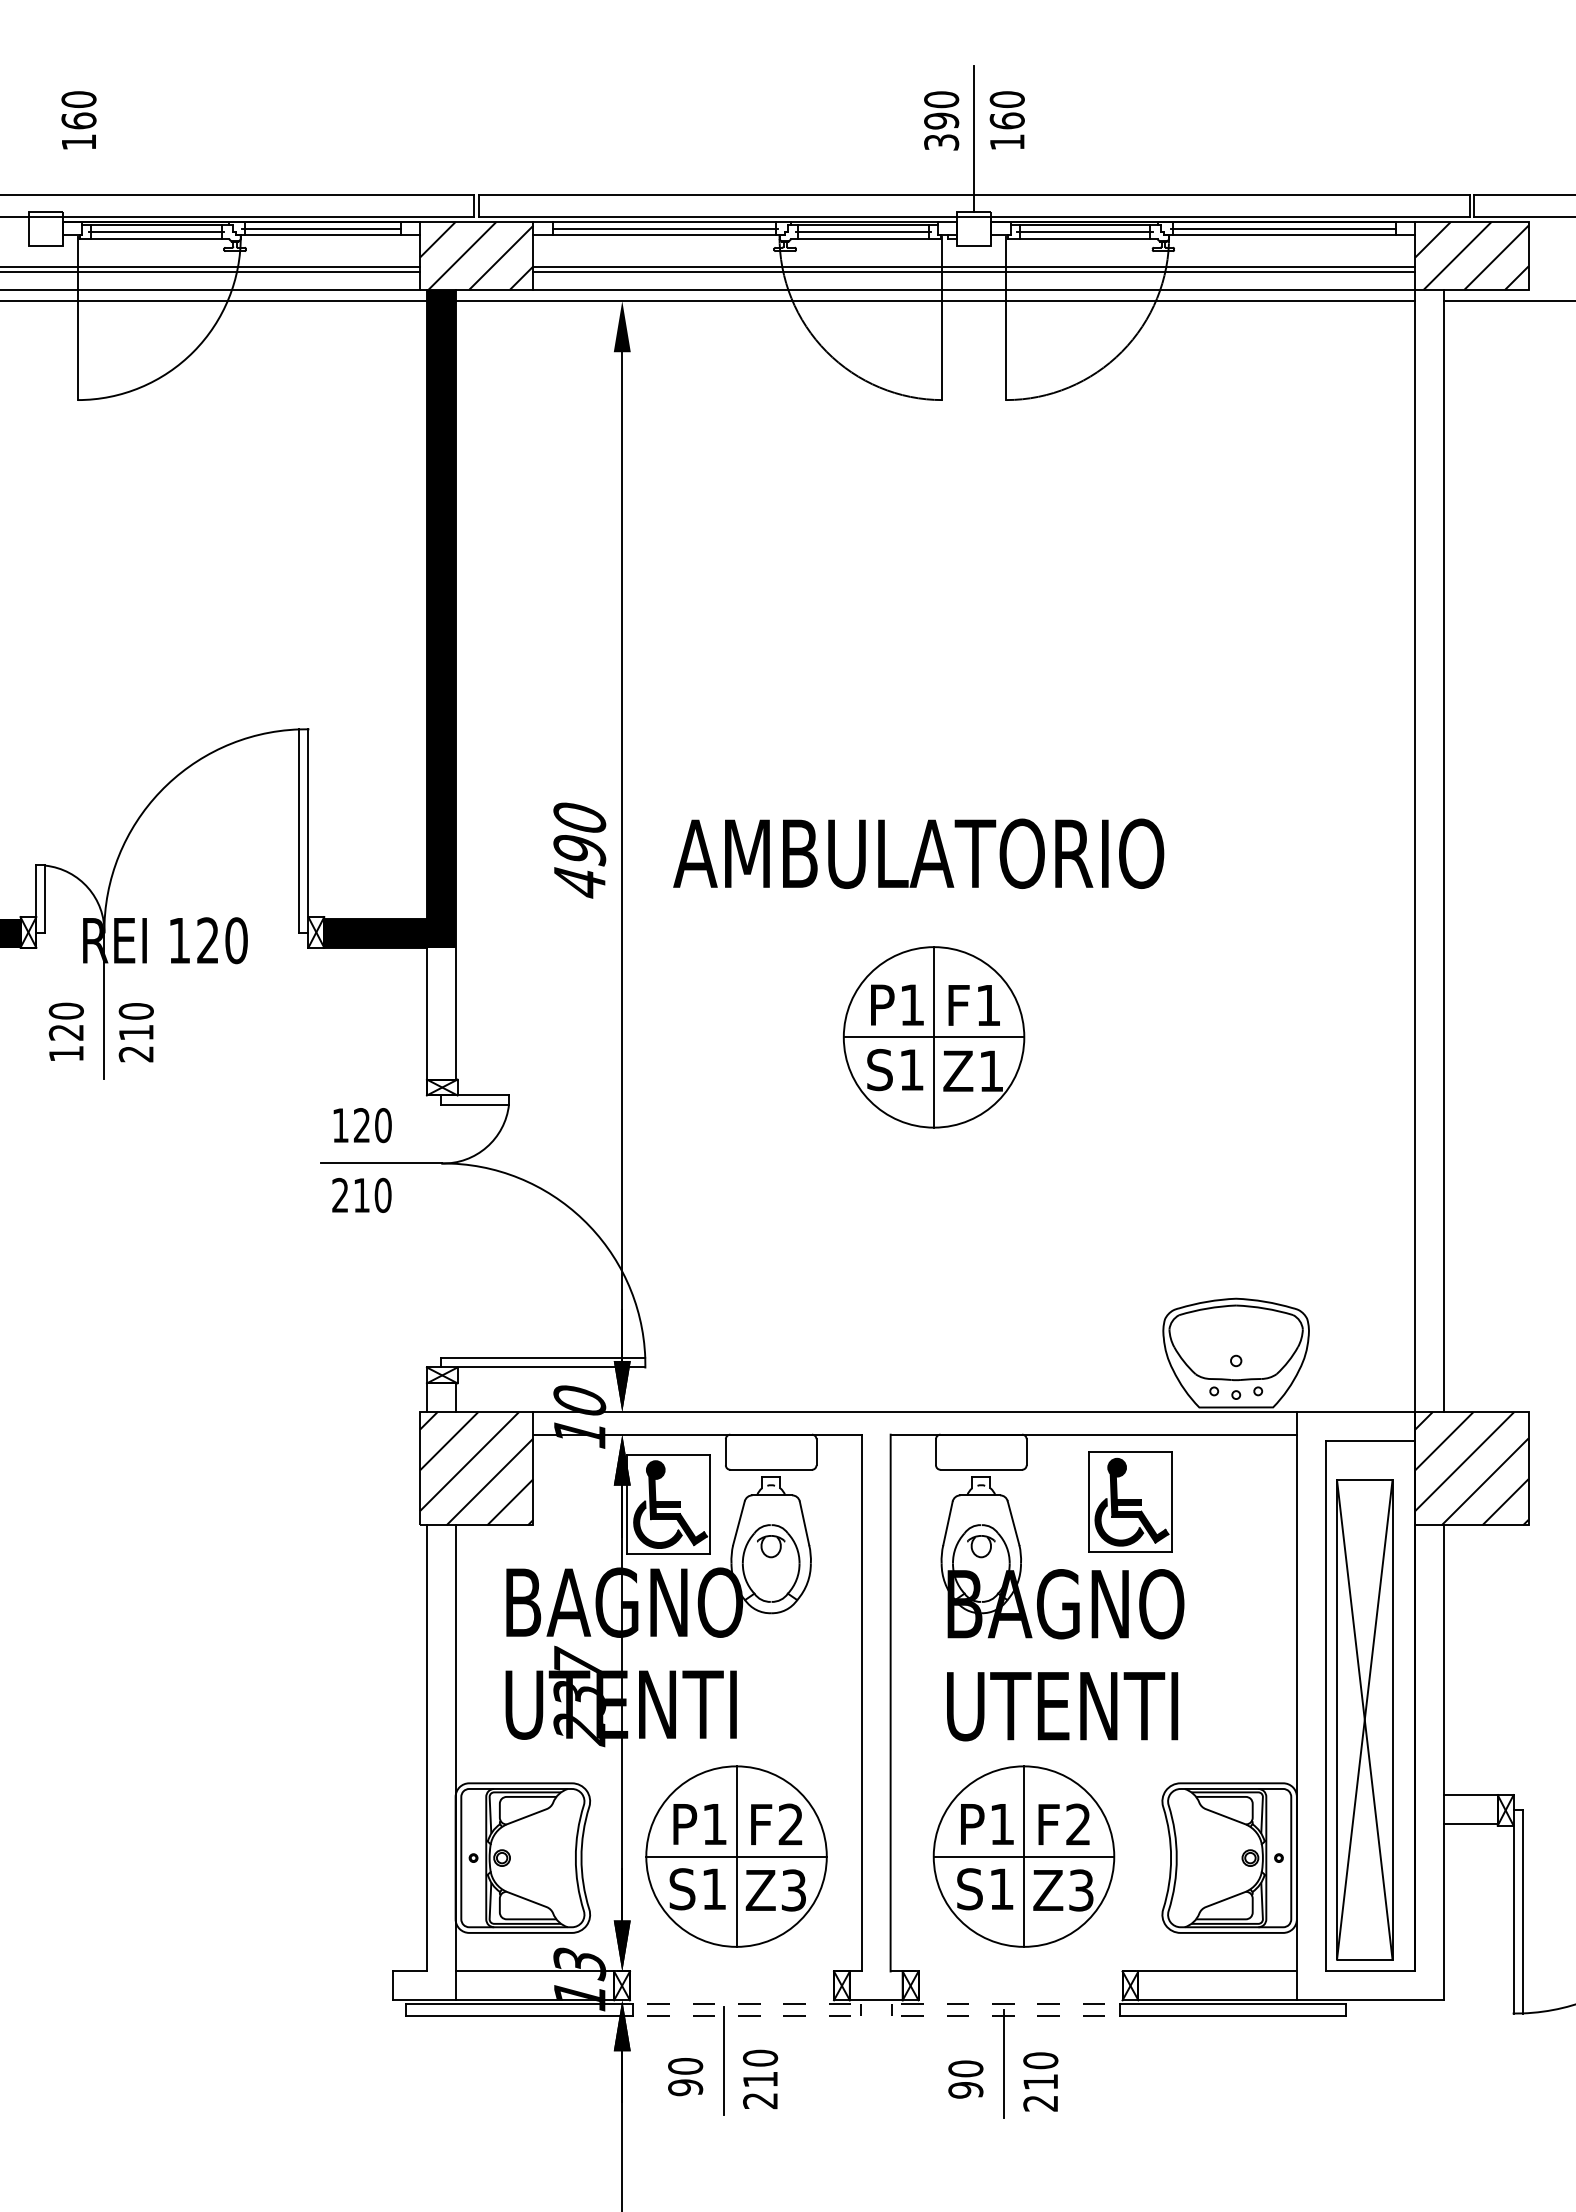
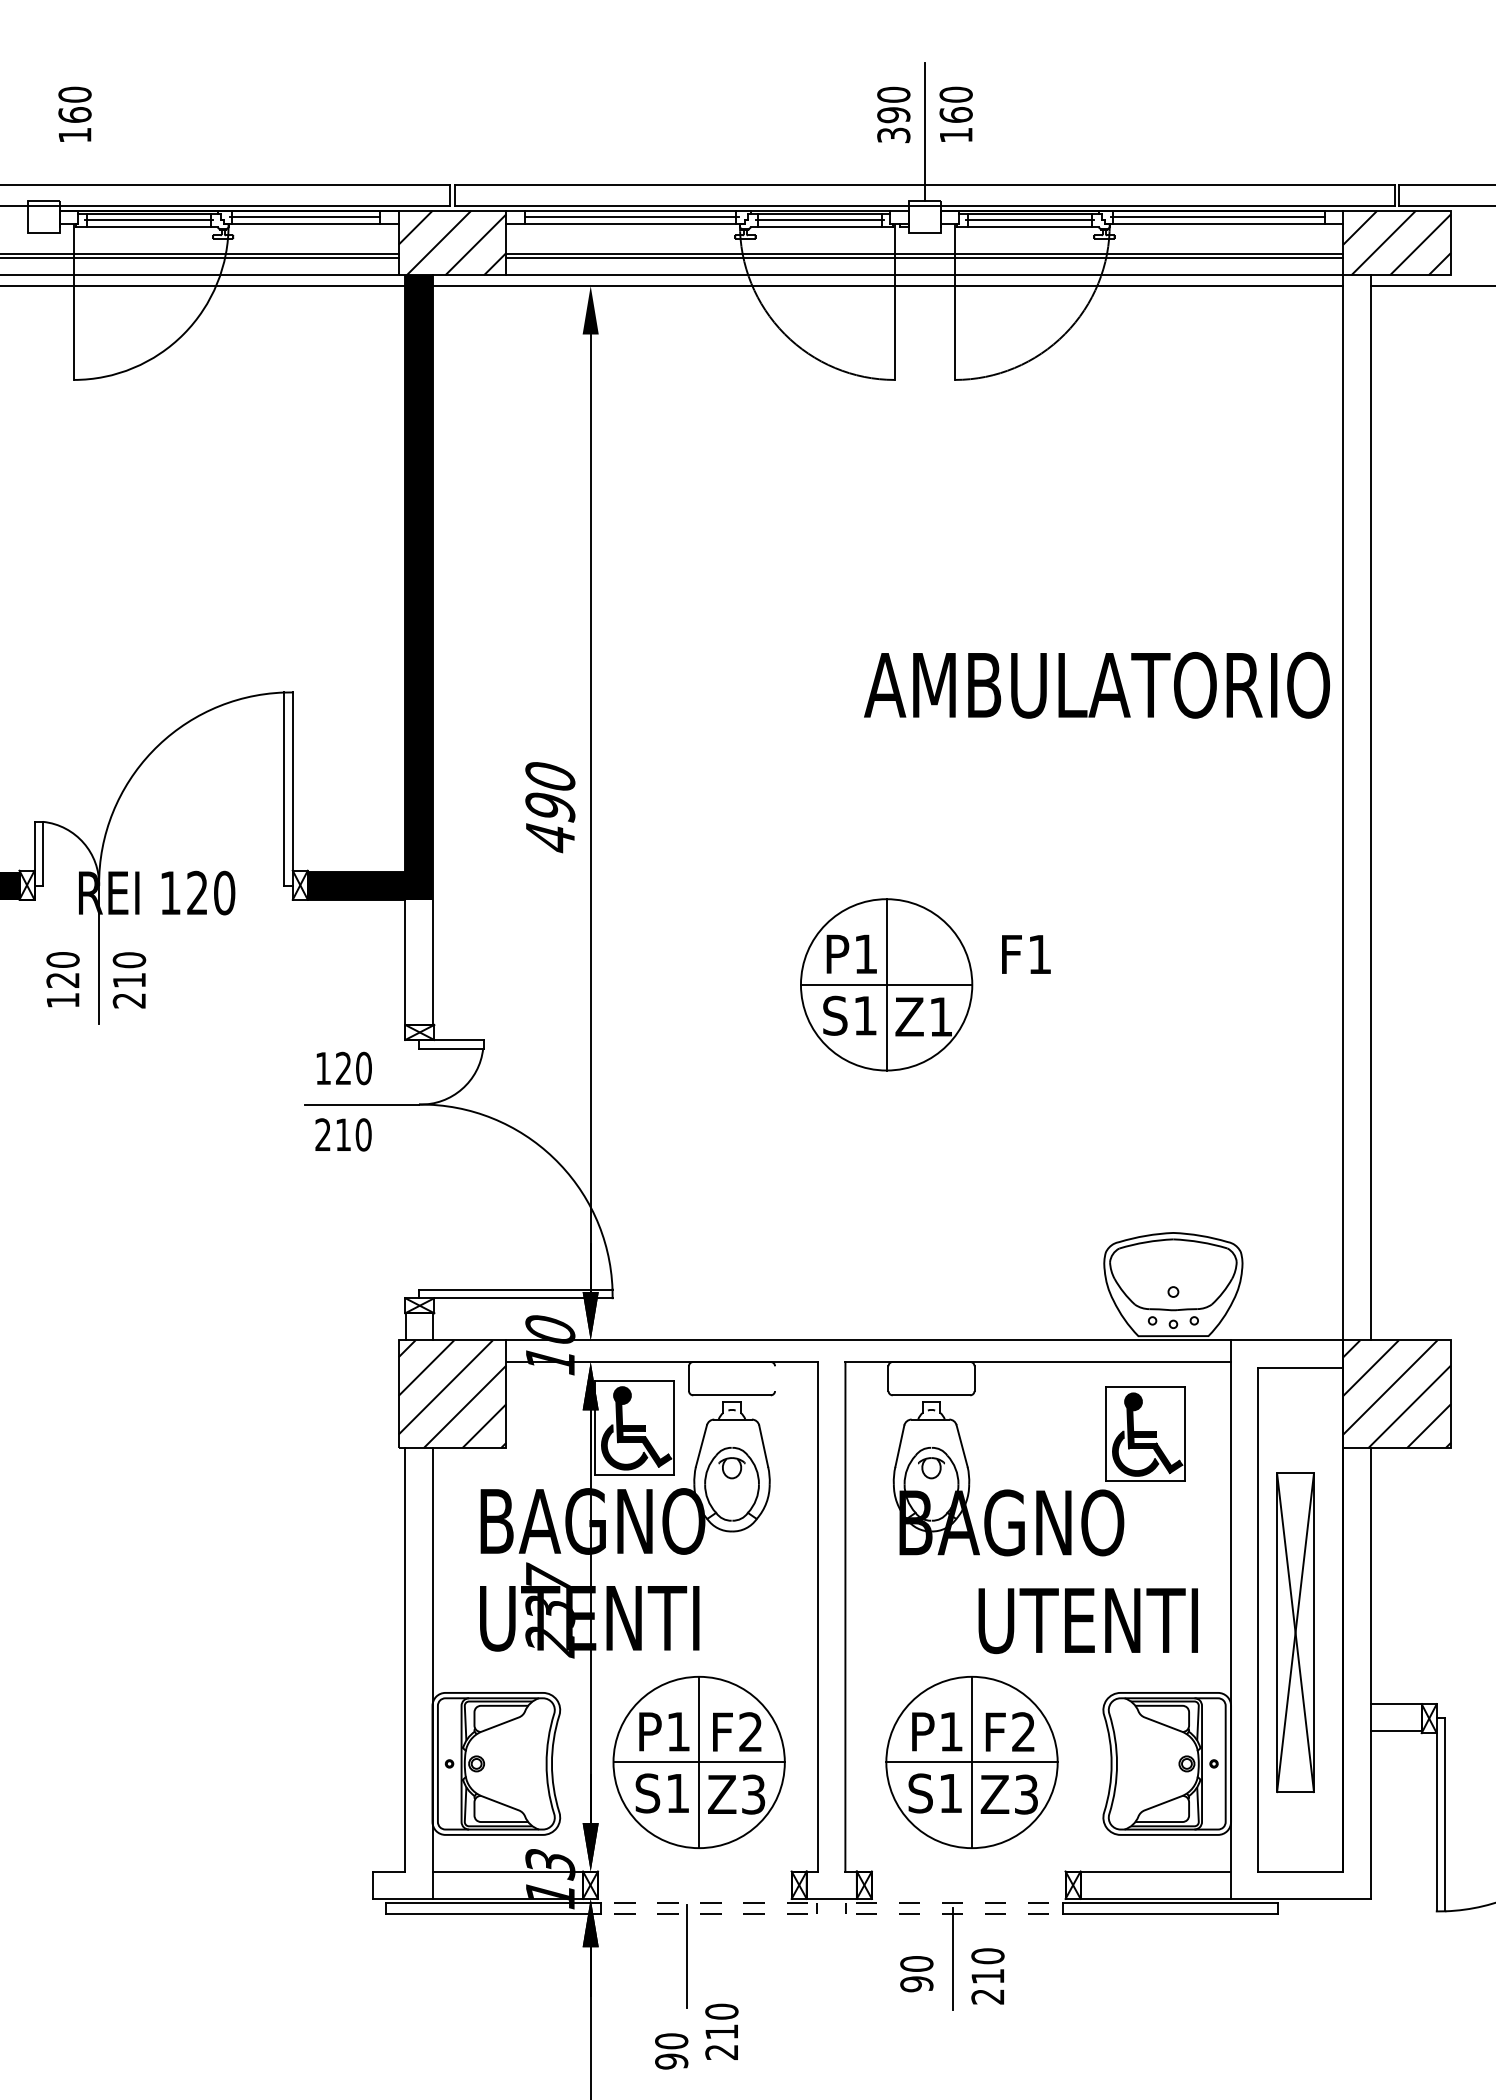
text: (918, 853) -> (1096, 685), moved
text: (973, 1005) -> (1025, 954), moved
line: (816, 1452) -> (775, 1378), removed
part: (1130, 1501) -> (1146, 1433), moved
text: (1062, 1706) -> (1088, 1620), moved
part: (1364, 1719) -> (1295, 1632), size x0.7
text: (685, 2077) -> (671, 2051), moved
text: (760, 2079) -> (721, 2031), moved

